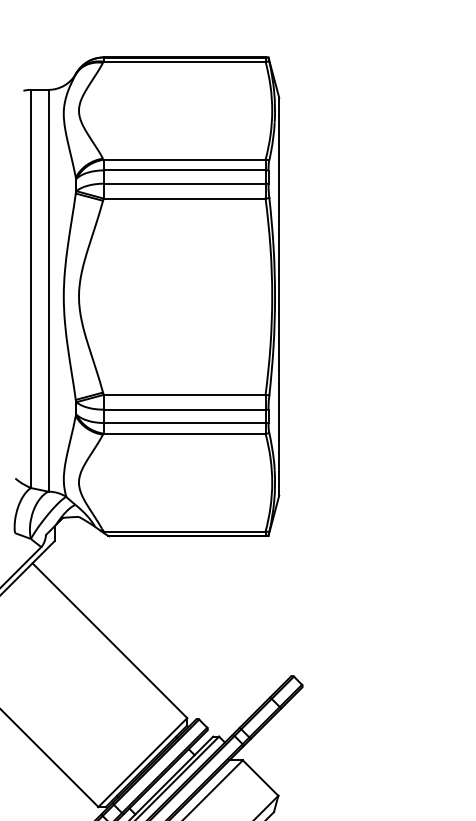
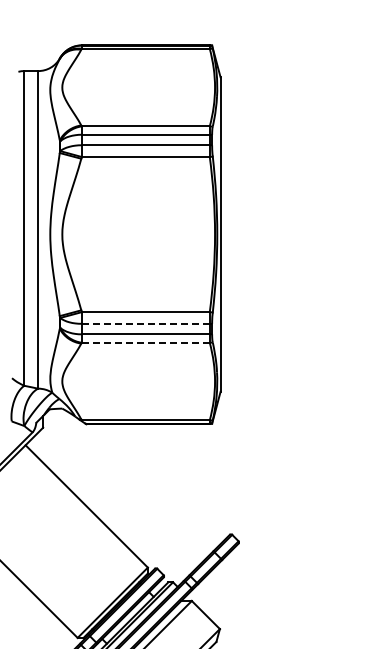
line: (184, 409) -> (145, 323), solid -> dashed
line: (184, 433) -> (145, 342), solid -> dashed

